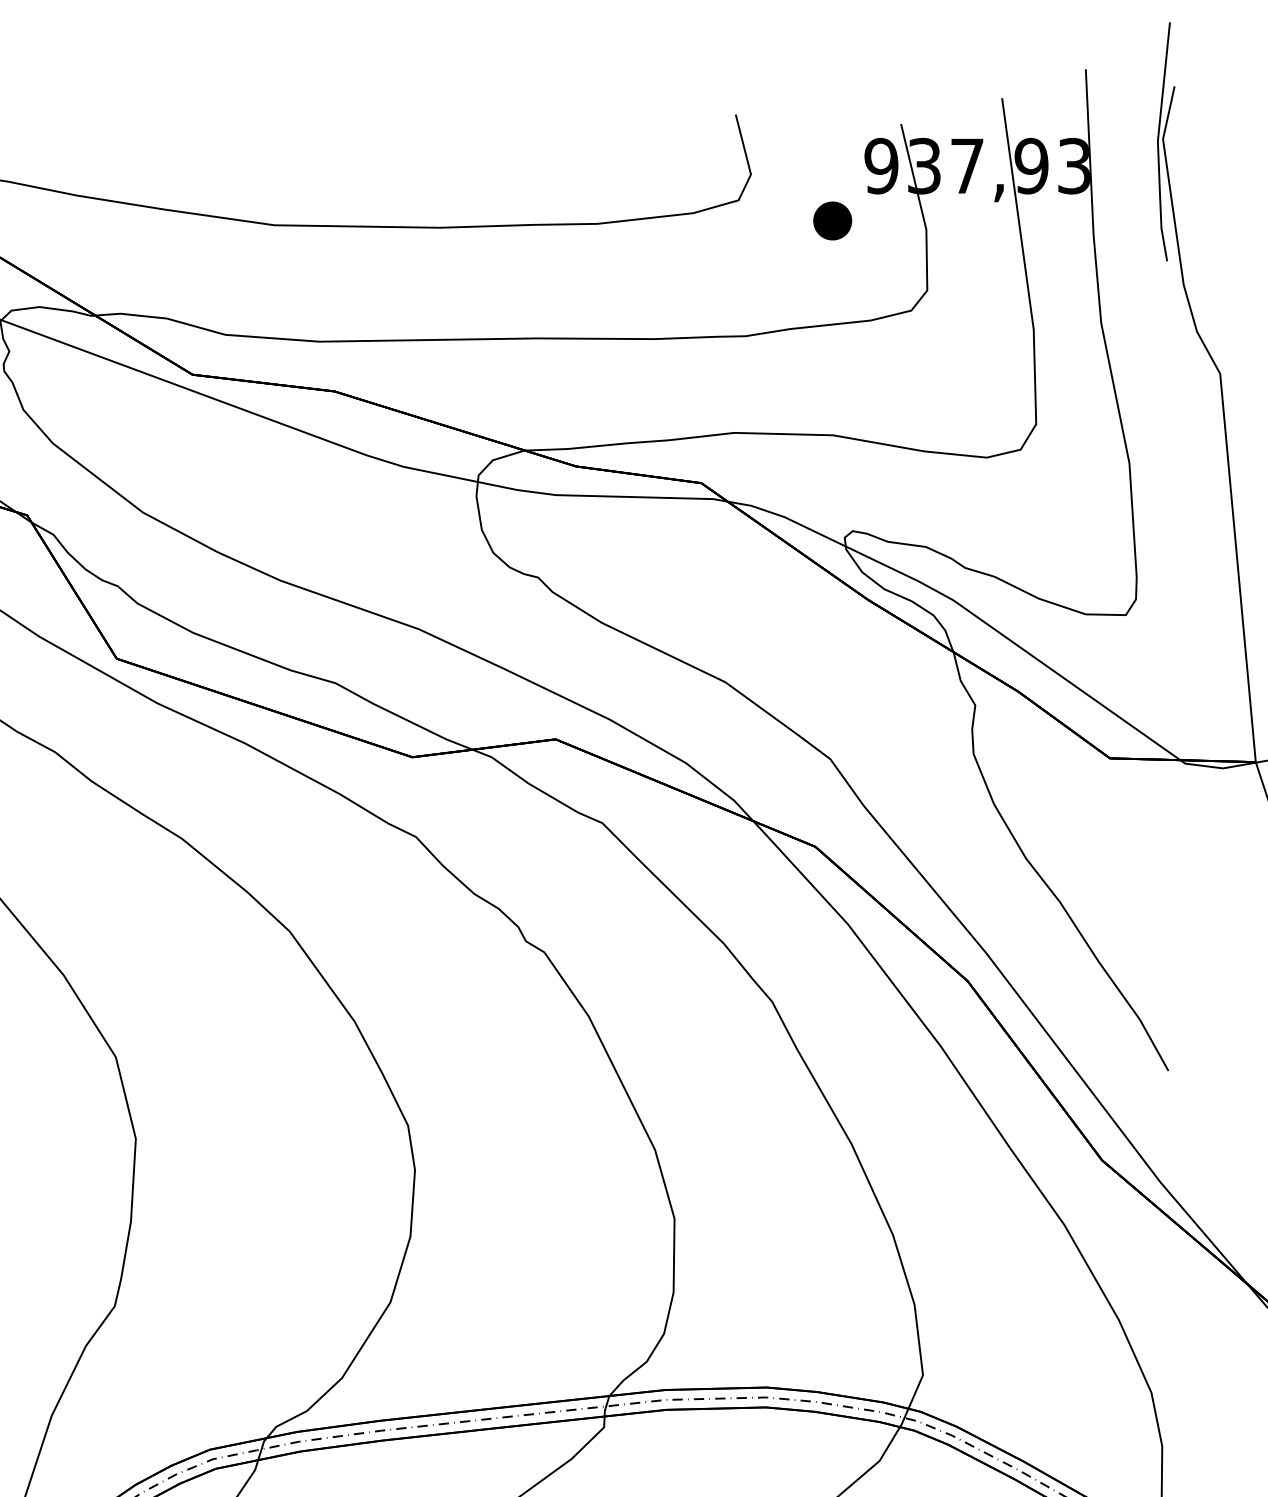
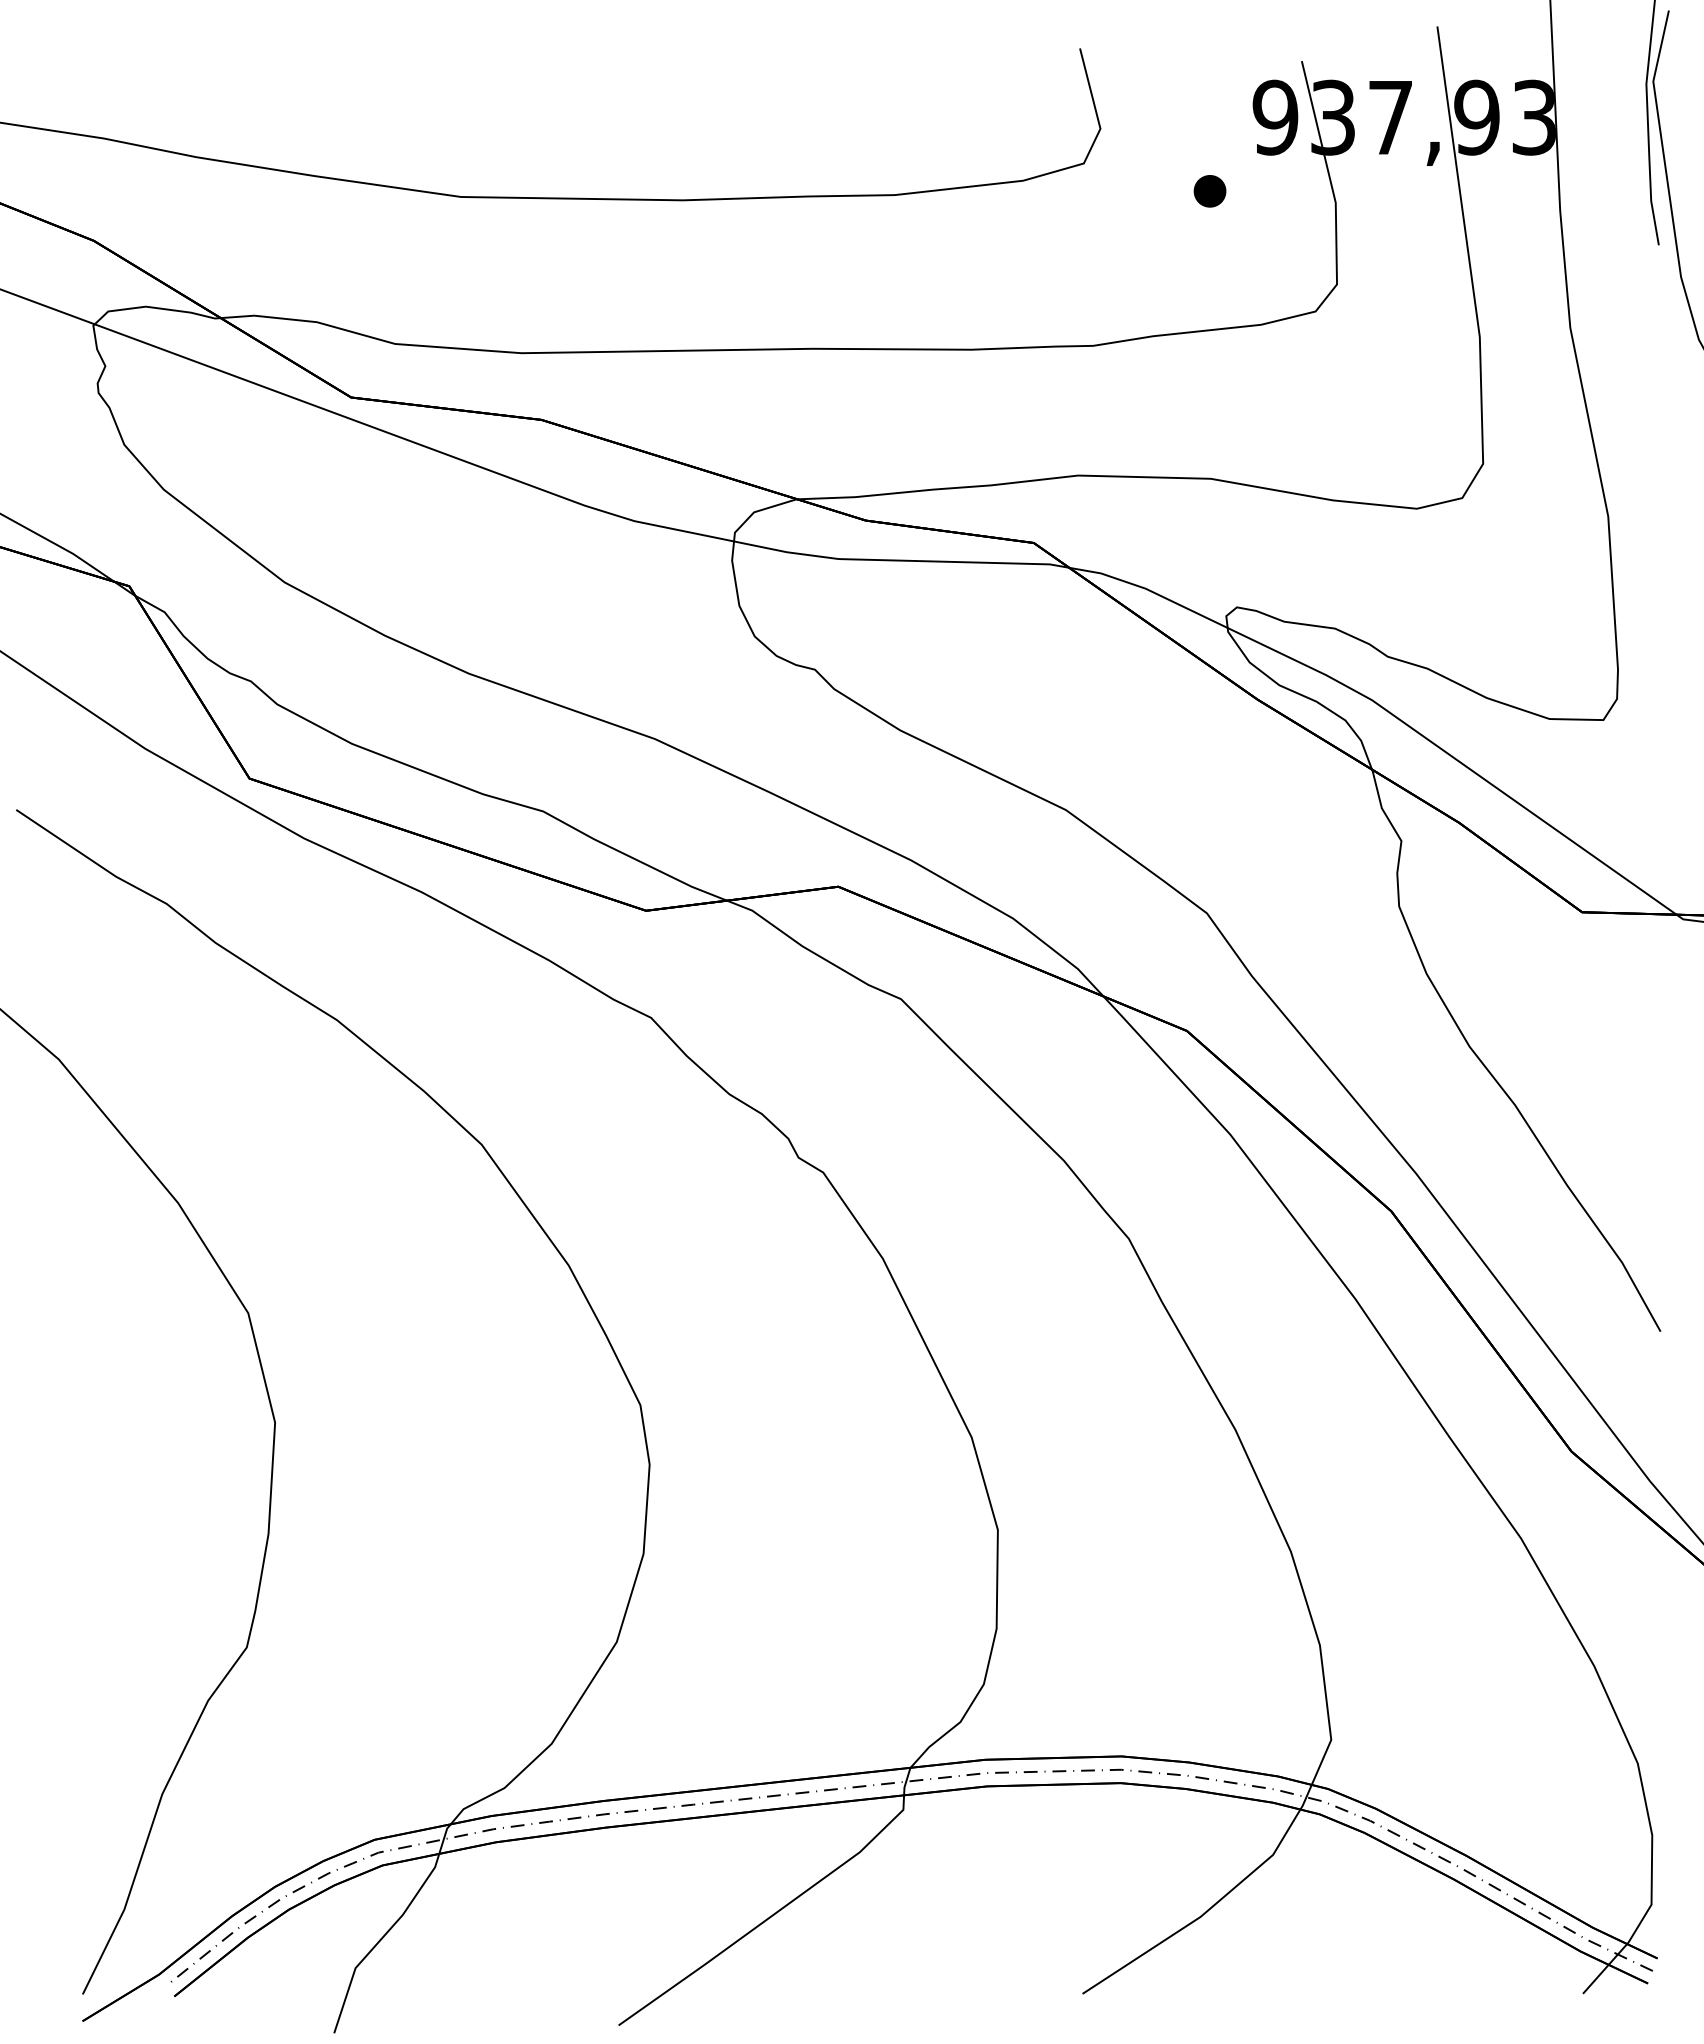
part: (832, 221) -> (1209, 191), size x0.62

